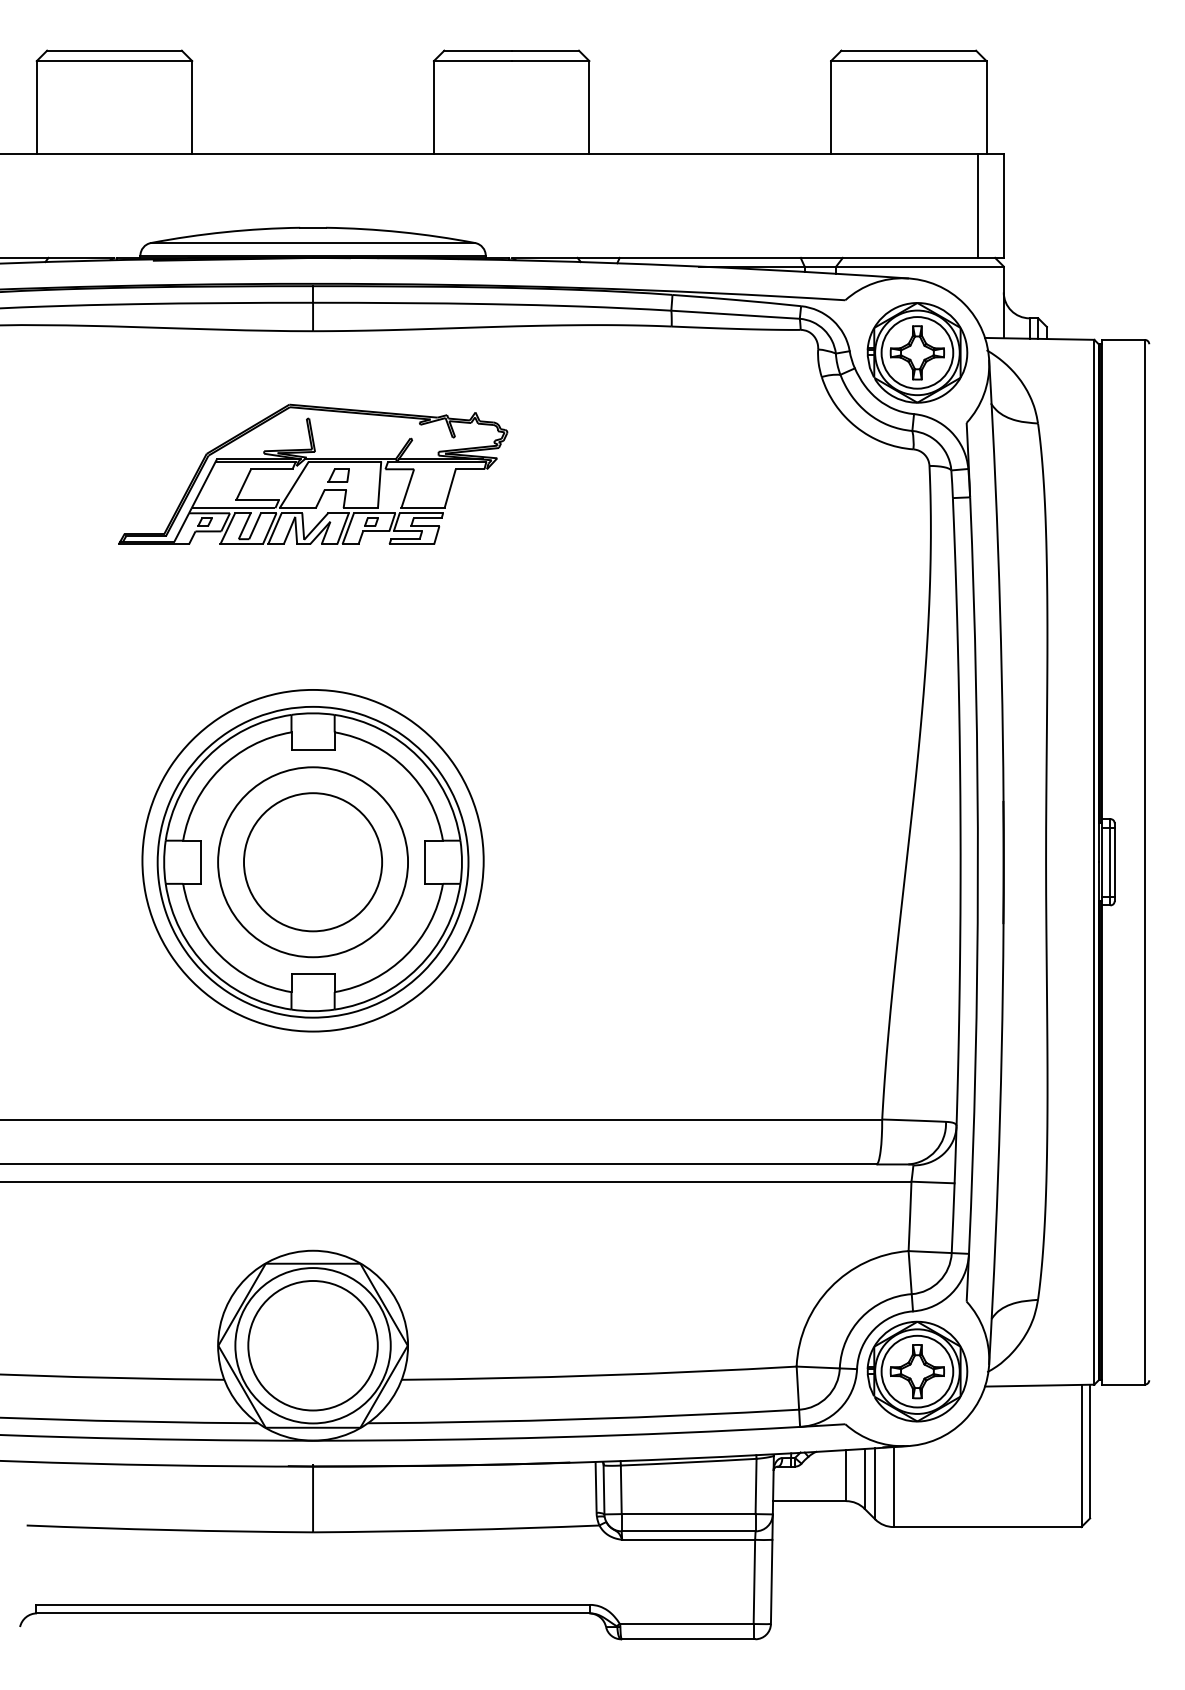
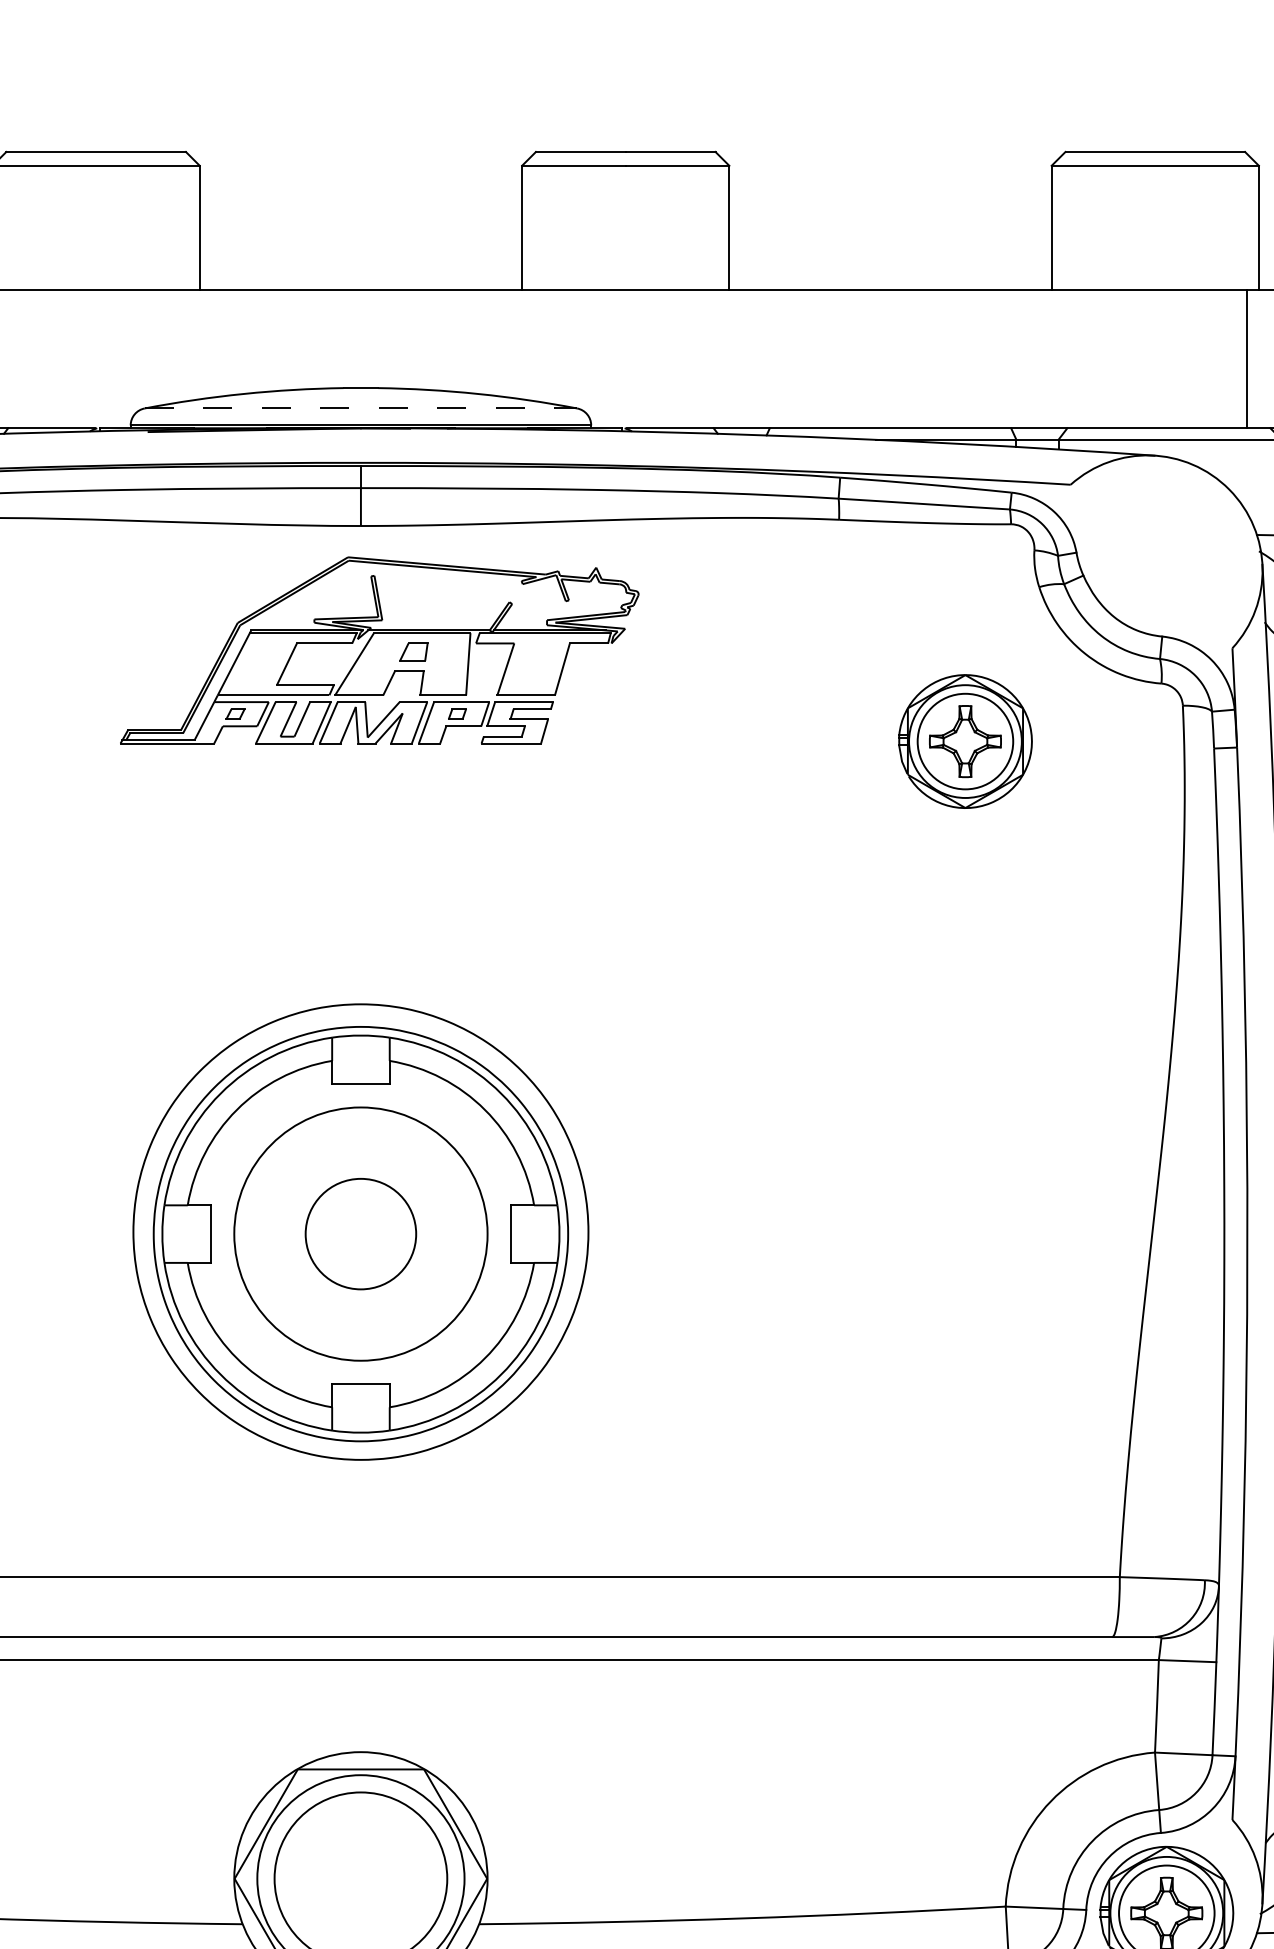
line: (313, 243) -> (361, 409), solid -> dashed
part: (917, 352) -> (965, 741), moved
part: (313, 473) -> (380, 649), moved
circle: (313, 862) -> (361, 1234), size x0.6

